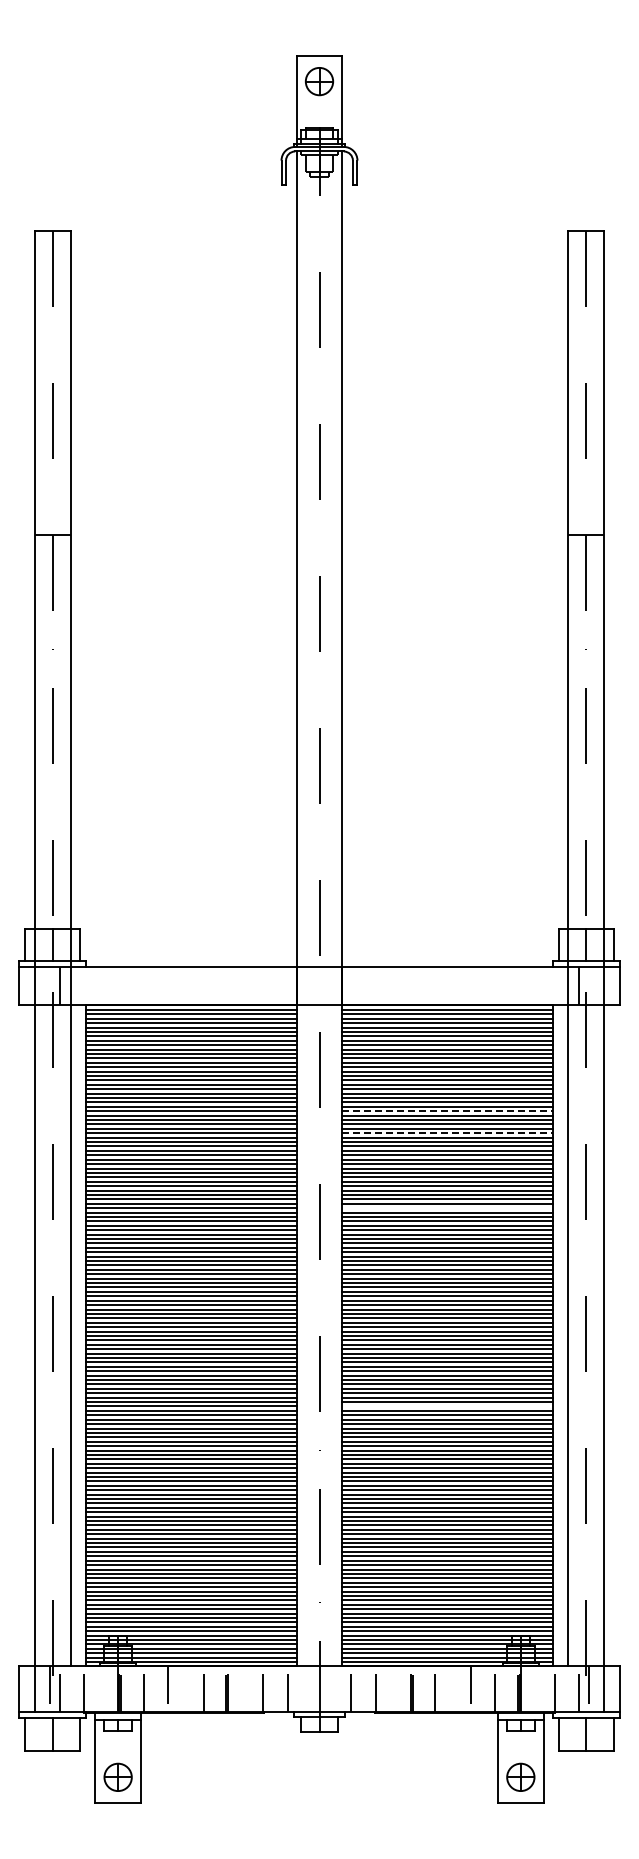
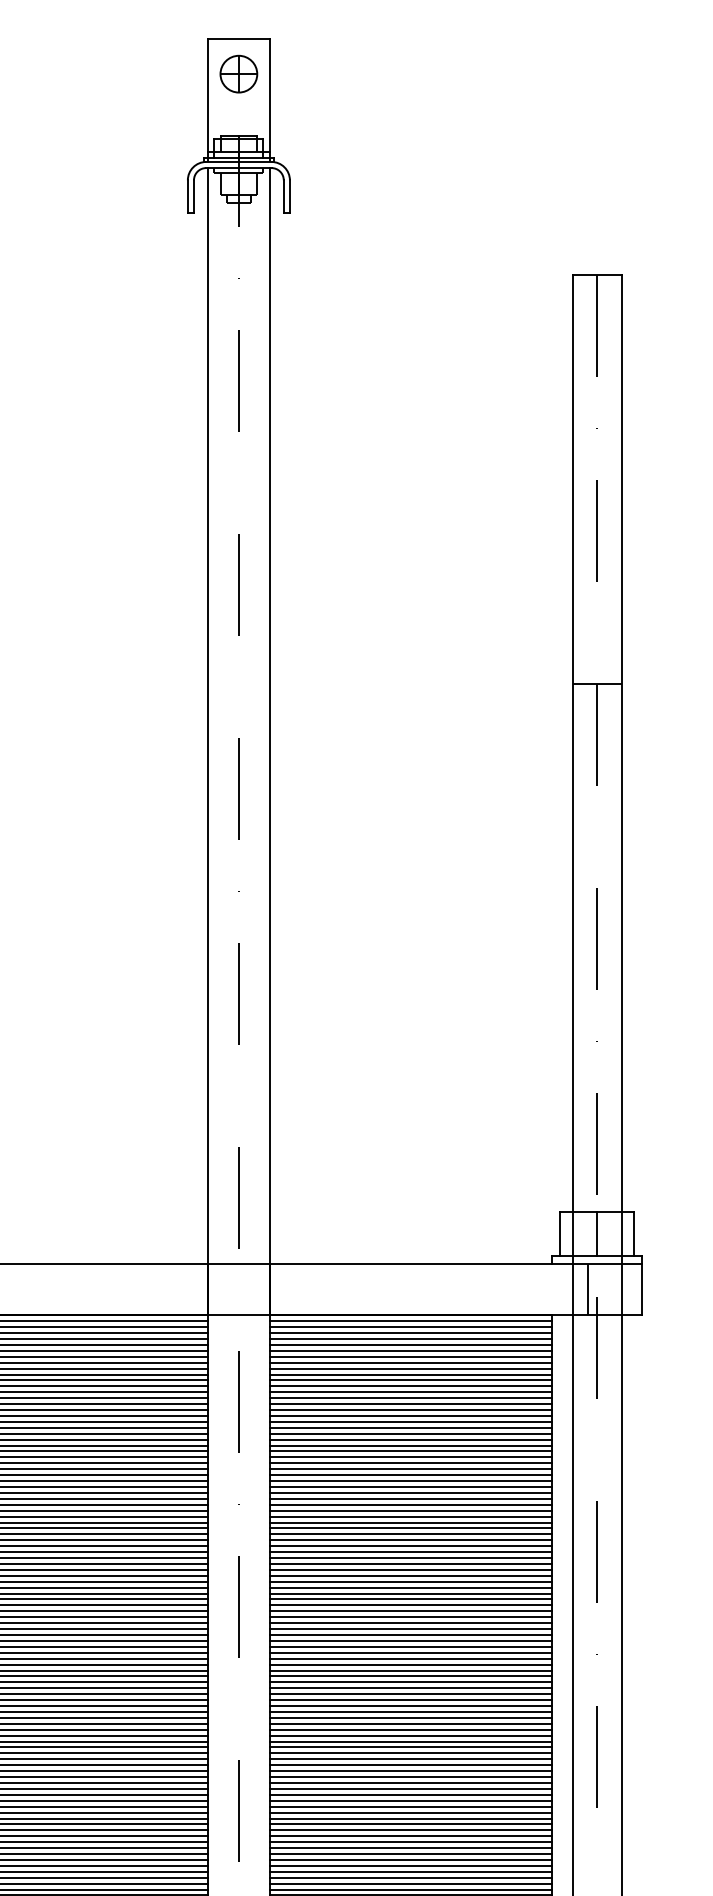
line: (448, 1111) -> (412, 1457), dashed -> solid
line: (448, 1133) -> (412, 1487), dashed -> solid
line: (447, 1208) -> (410, 1588), added
line: (447, 1406) -> (410, 1854), added

